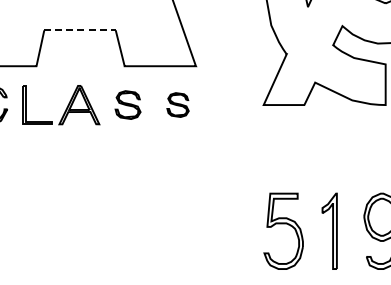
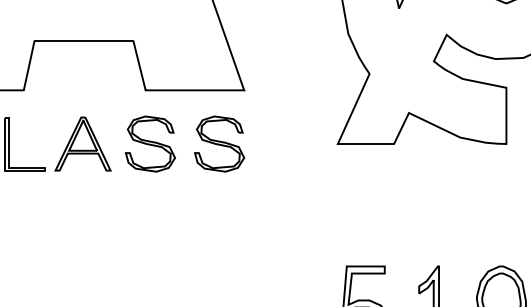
line: (80, 30) -> (84, 40), dashed -> solid
part: (127, 104) -> (149, 143), size x1.43
part: (177, 104) -> (218, 143), size x1.67

